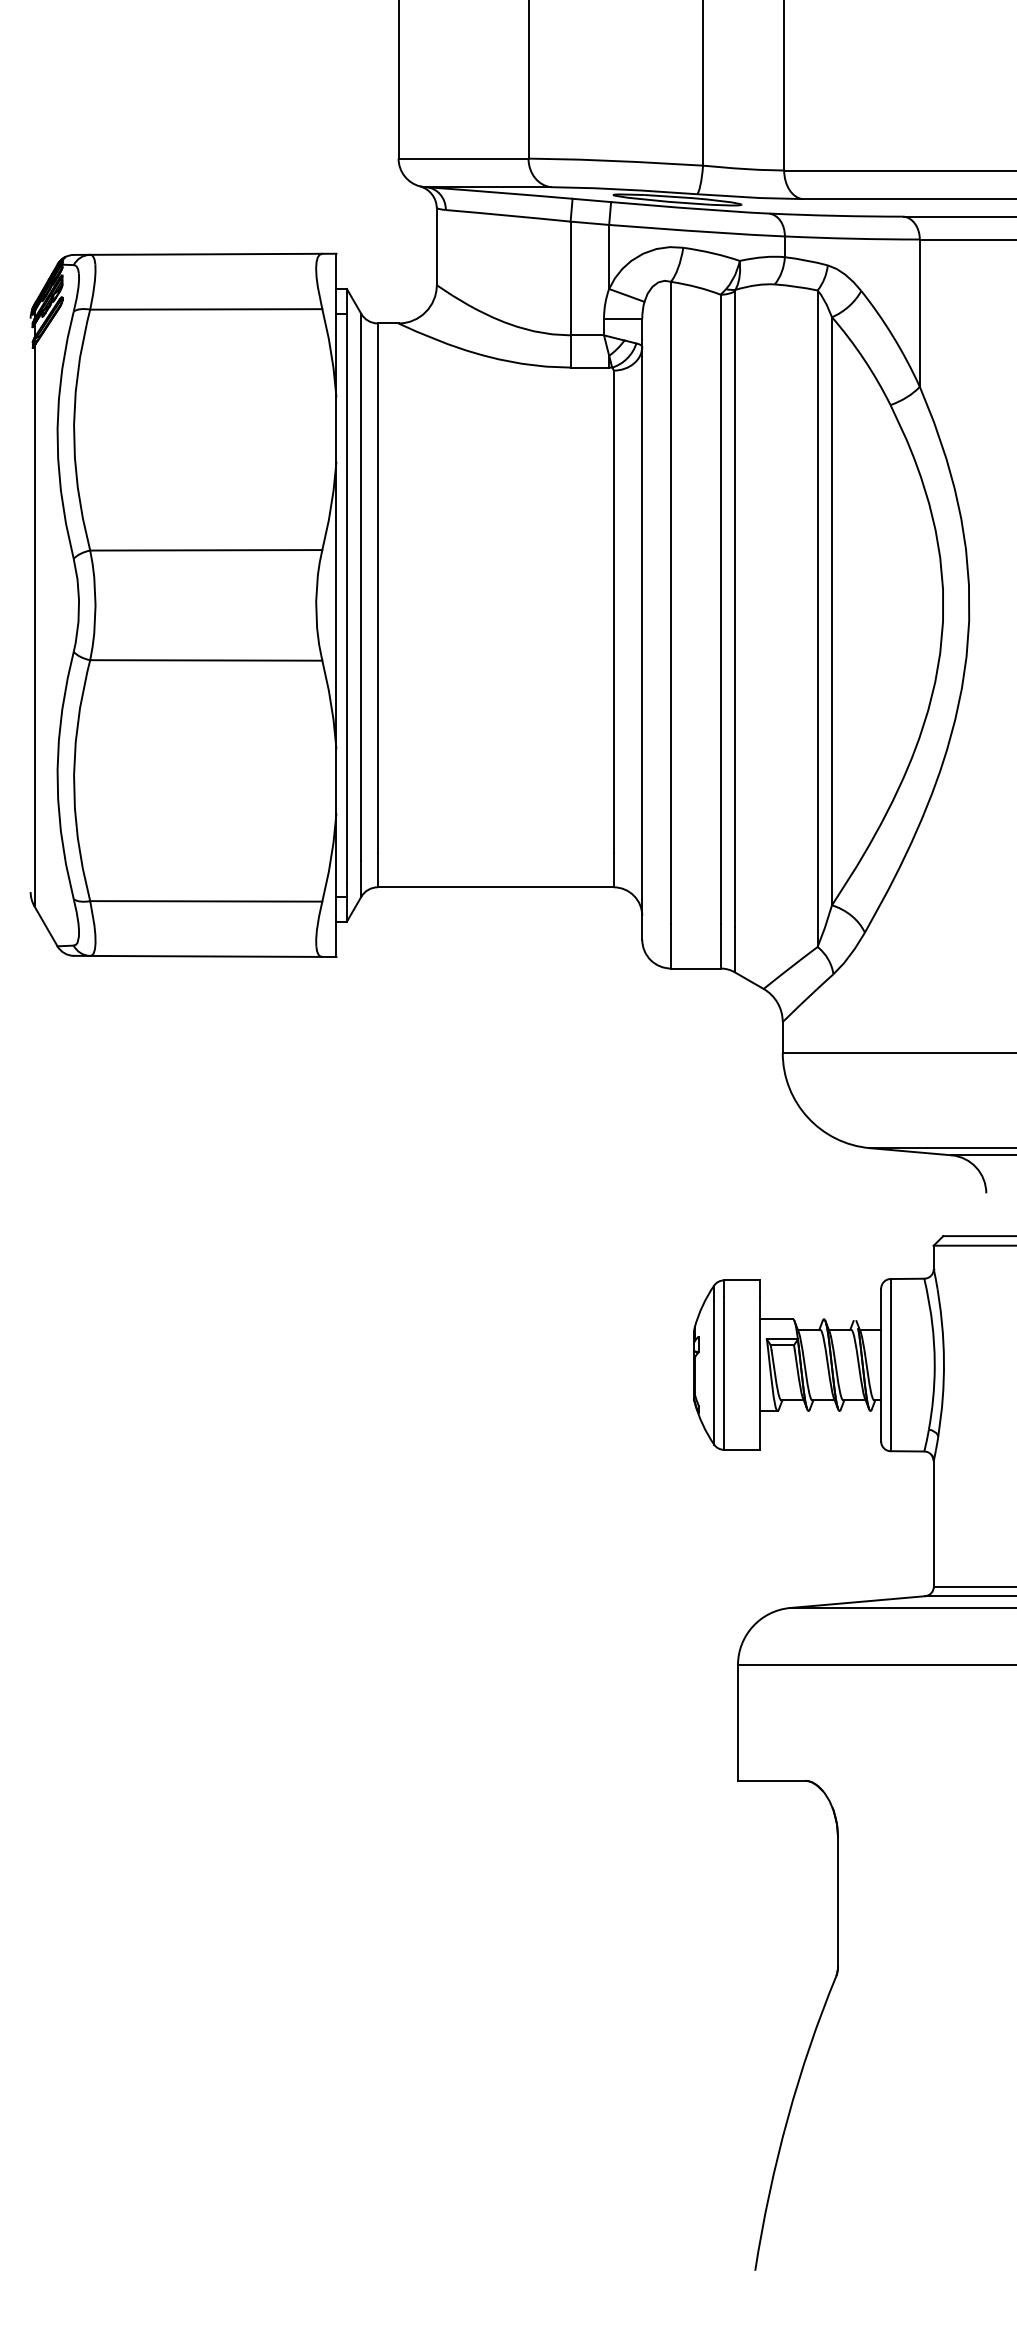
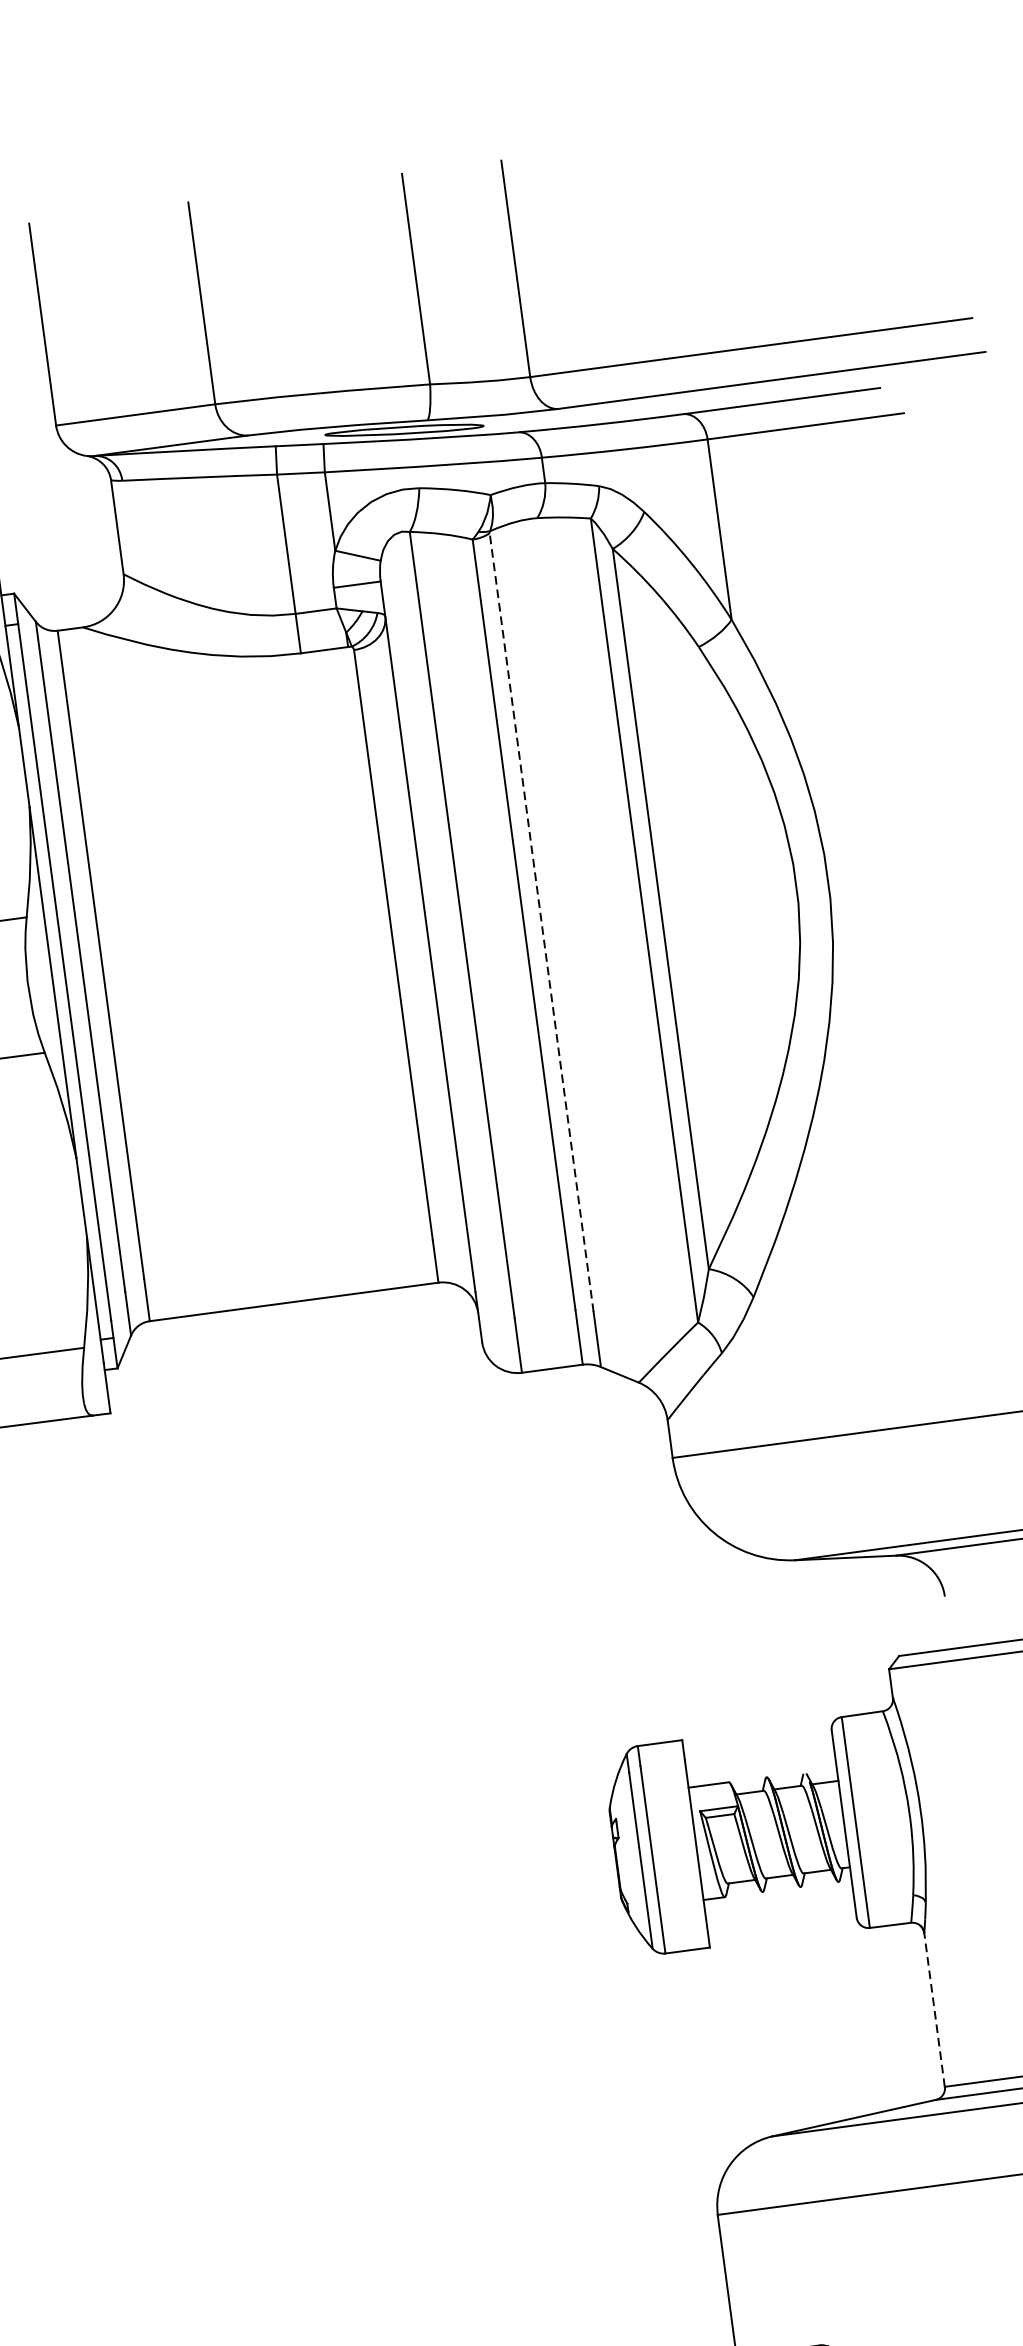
line: (734, 609) -> (541, 922), solid -> dashed
line: (933, 1523) -> (934, 2009), solid -> dashed

